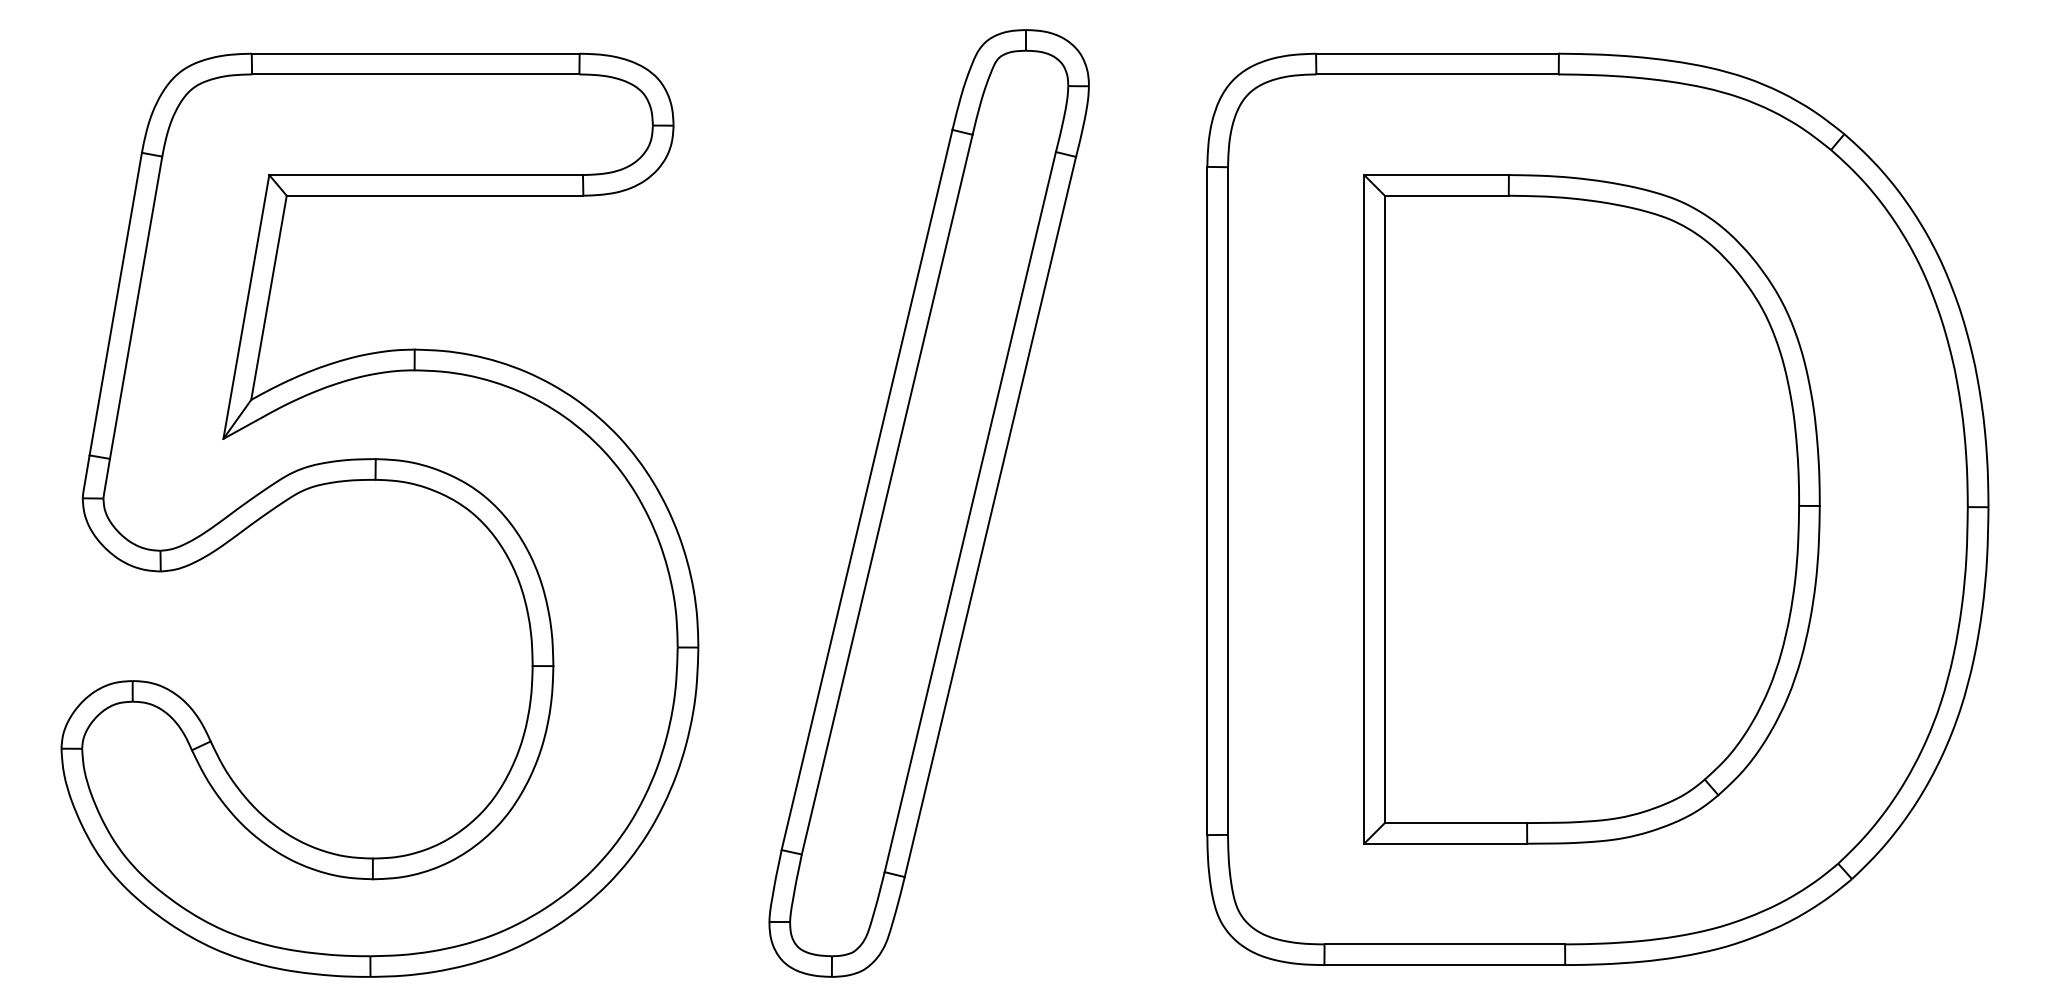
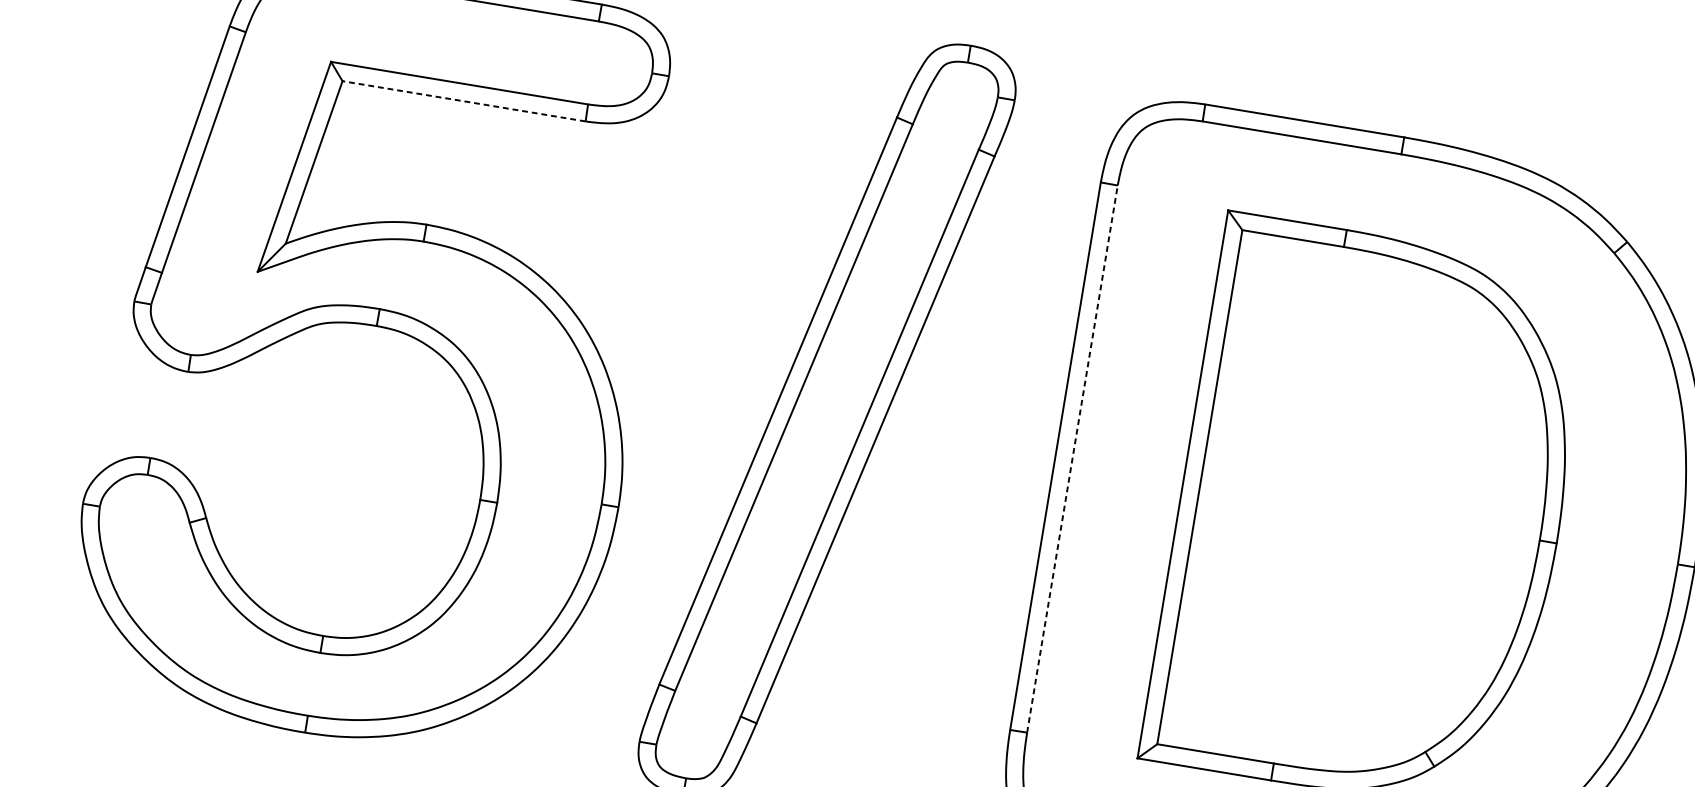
line: (434, 195) -> (463, 101), solid -> dashed
line: (1228, 501) -> (1072, 459), solid -> dashed

